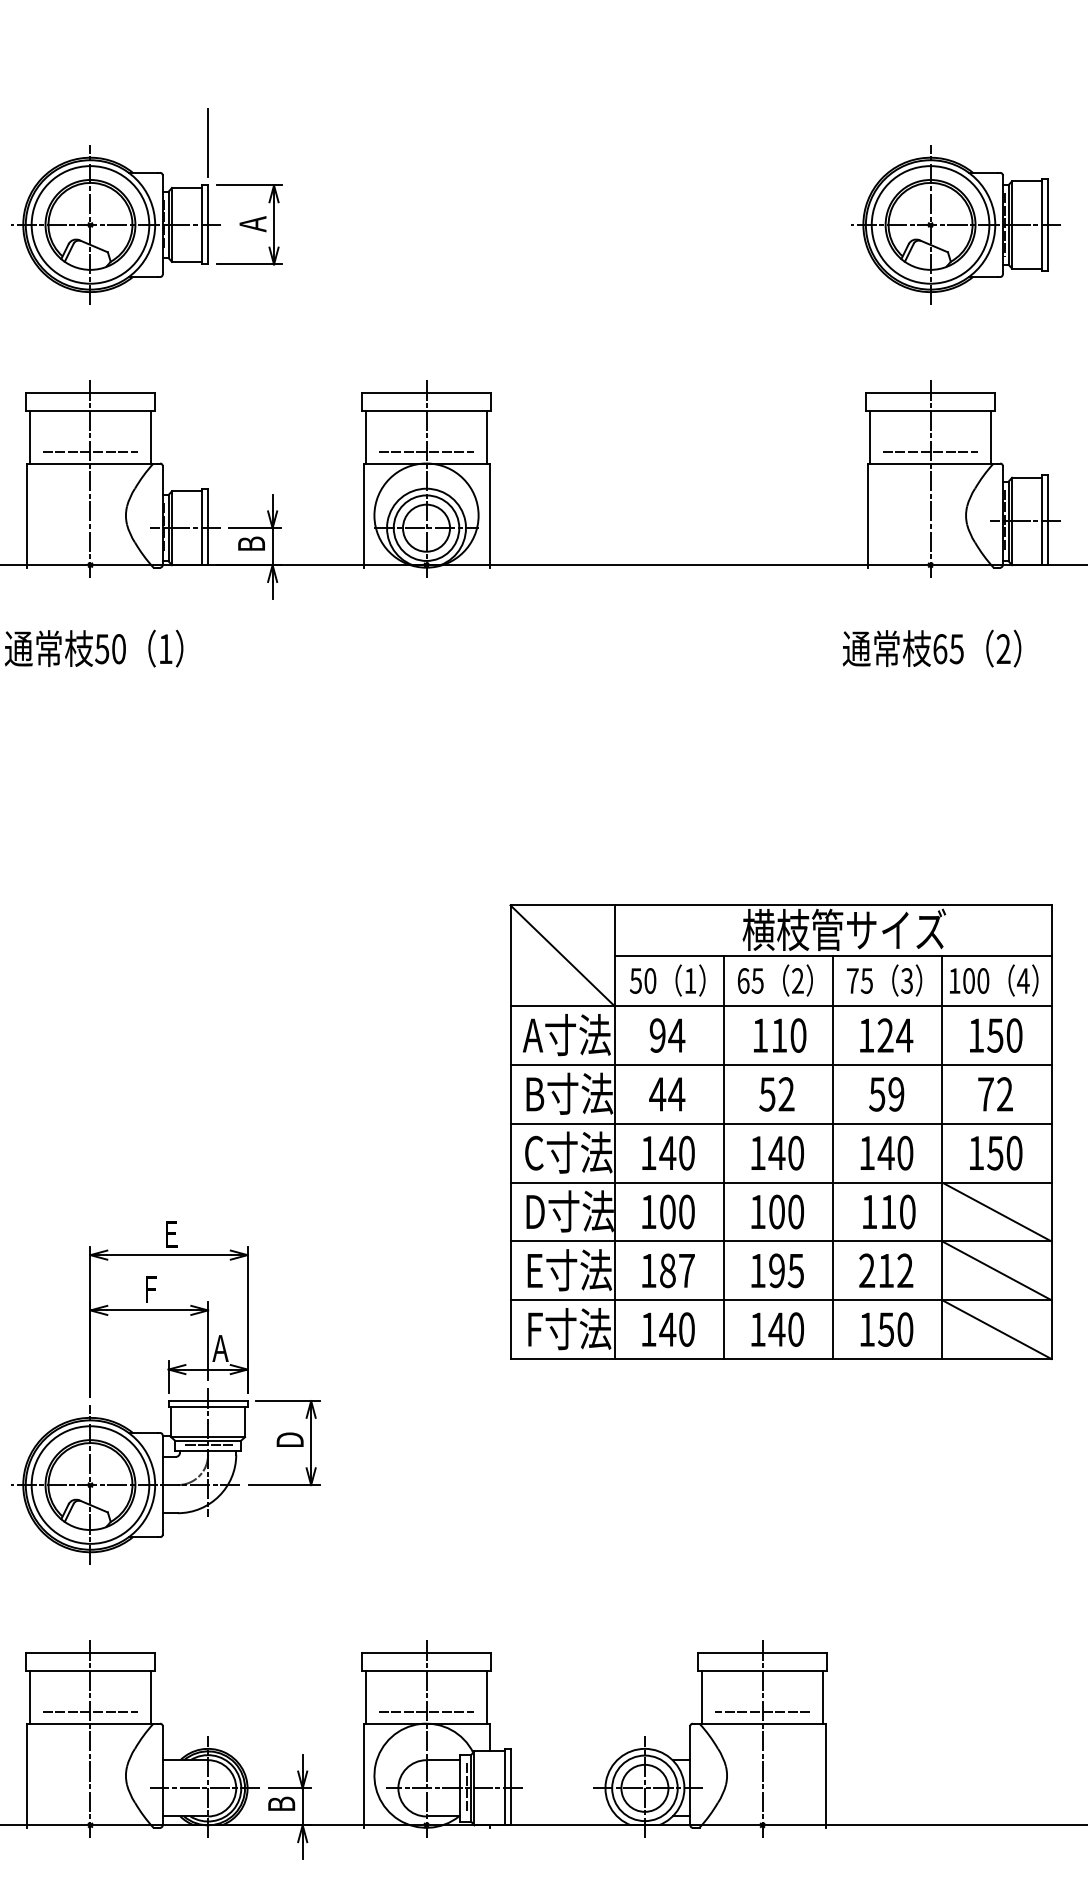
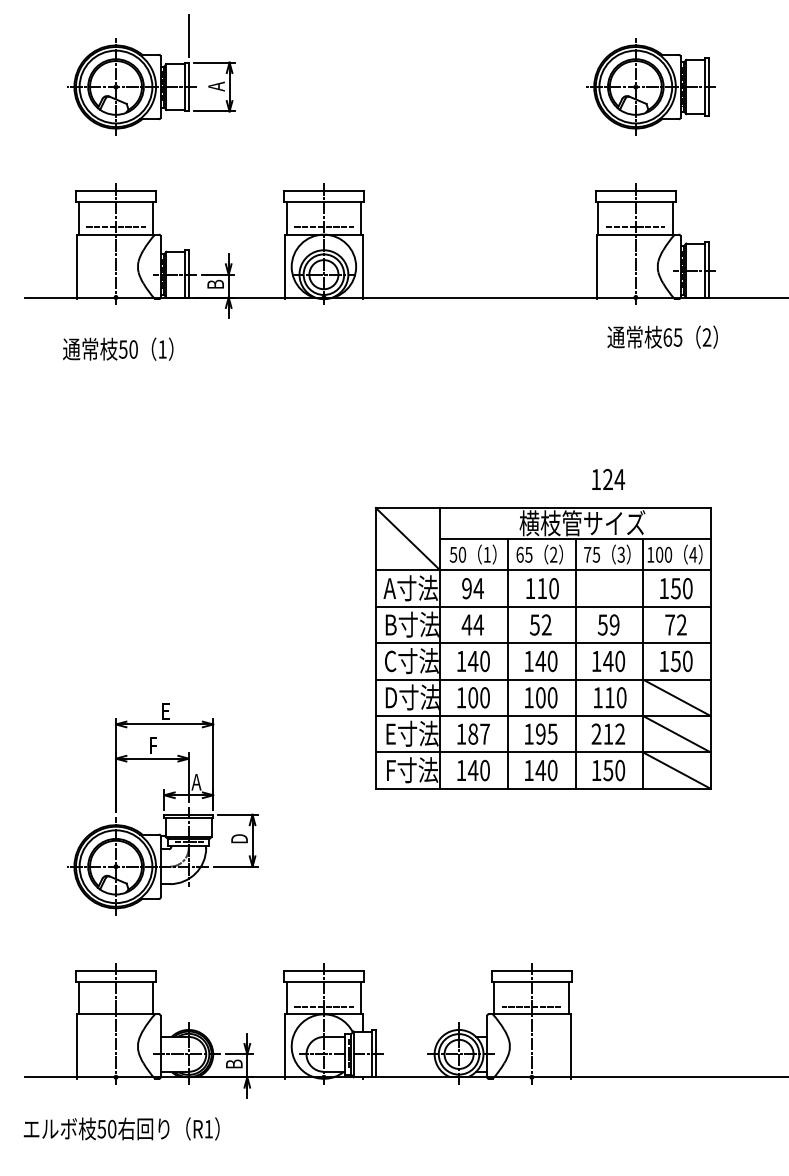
text: (931, 647) -> (662, 336), moved
text: (886, 1035) -> (608, 479), moved
line: (89, 1712) -> (115, 1007), removed

